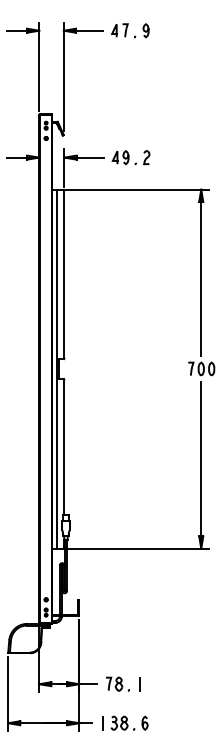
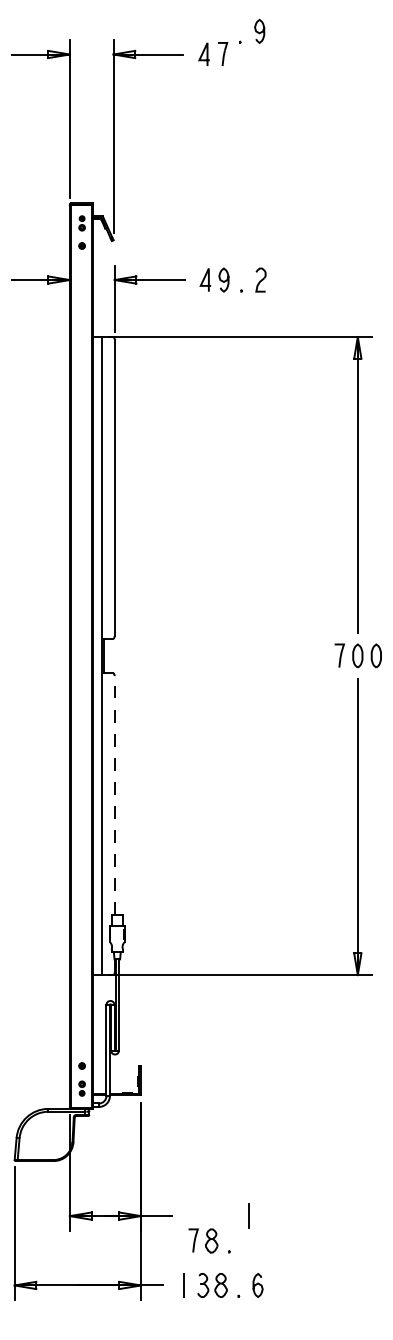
part: (141, 30) -> (251, 30), moved
line: (64, 447) -> (114, 795), solid -> dashed
part: (117, 683) -> (208, 1239), moved

